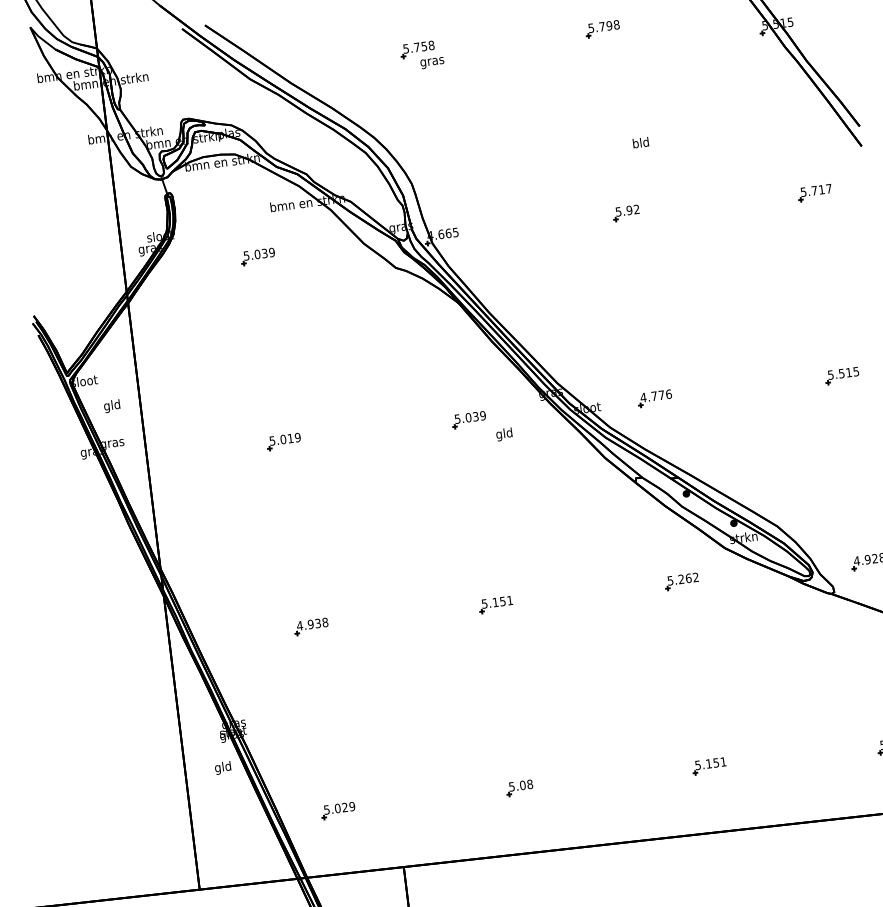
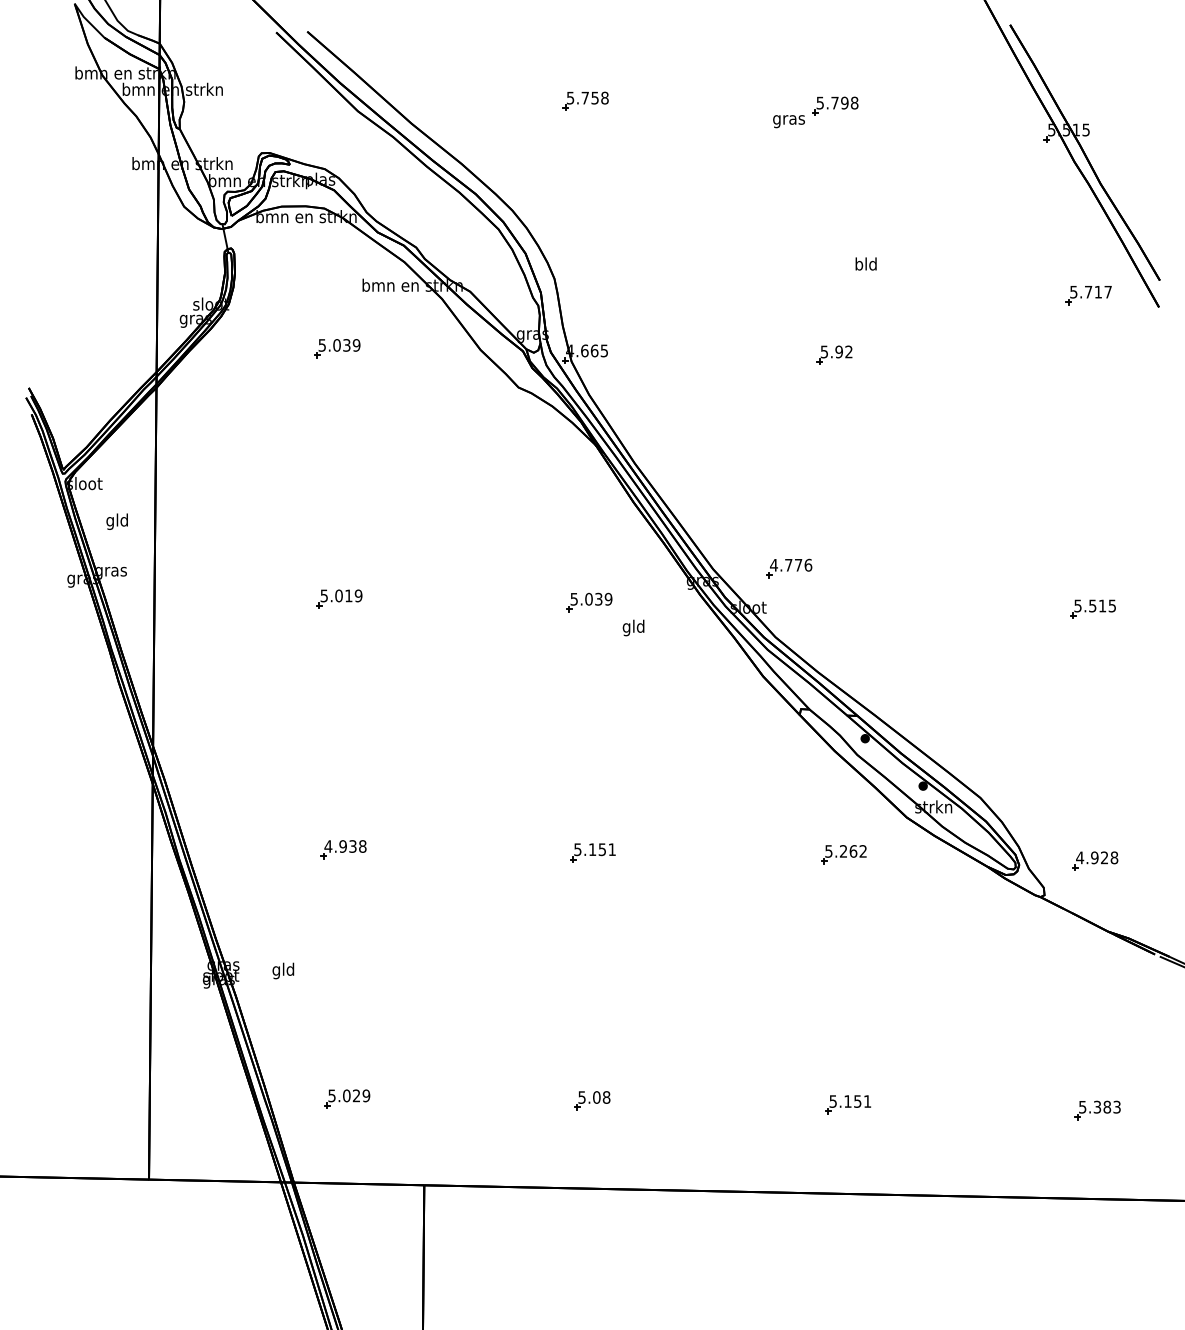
text: (432, 63) -> (788, 121), moved
part: (814, 193) -> (1088, 295), moved
part: (655, 398) -> (789, 568), moved
text: (223, 767) -> (283, 970), moved

